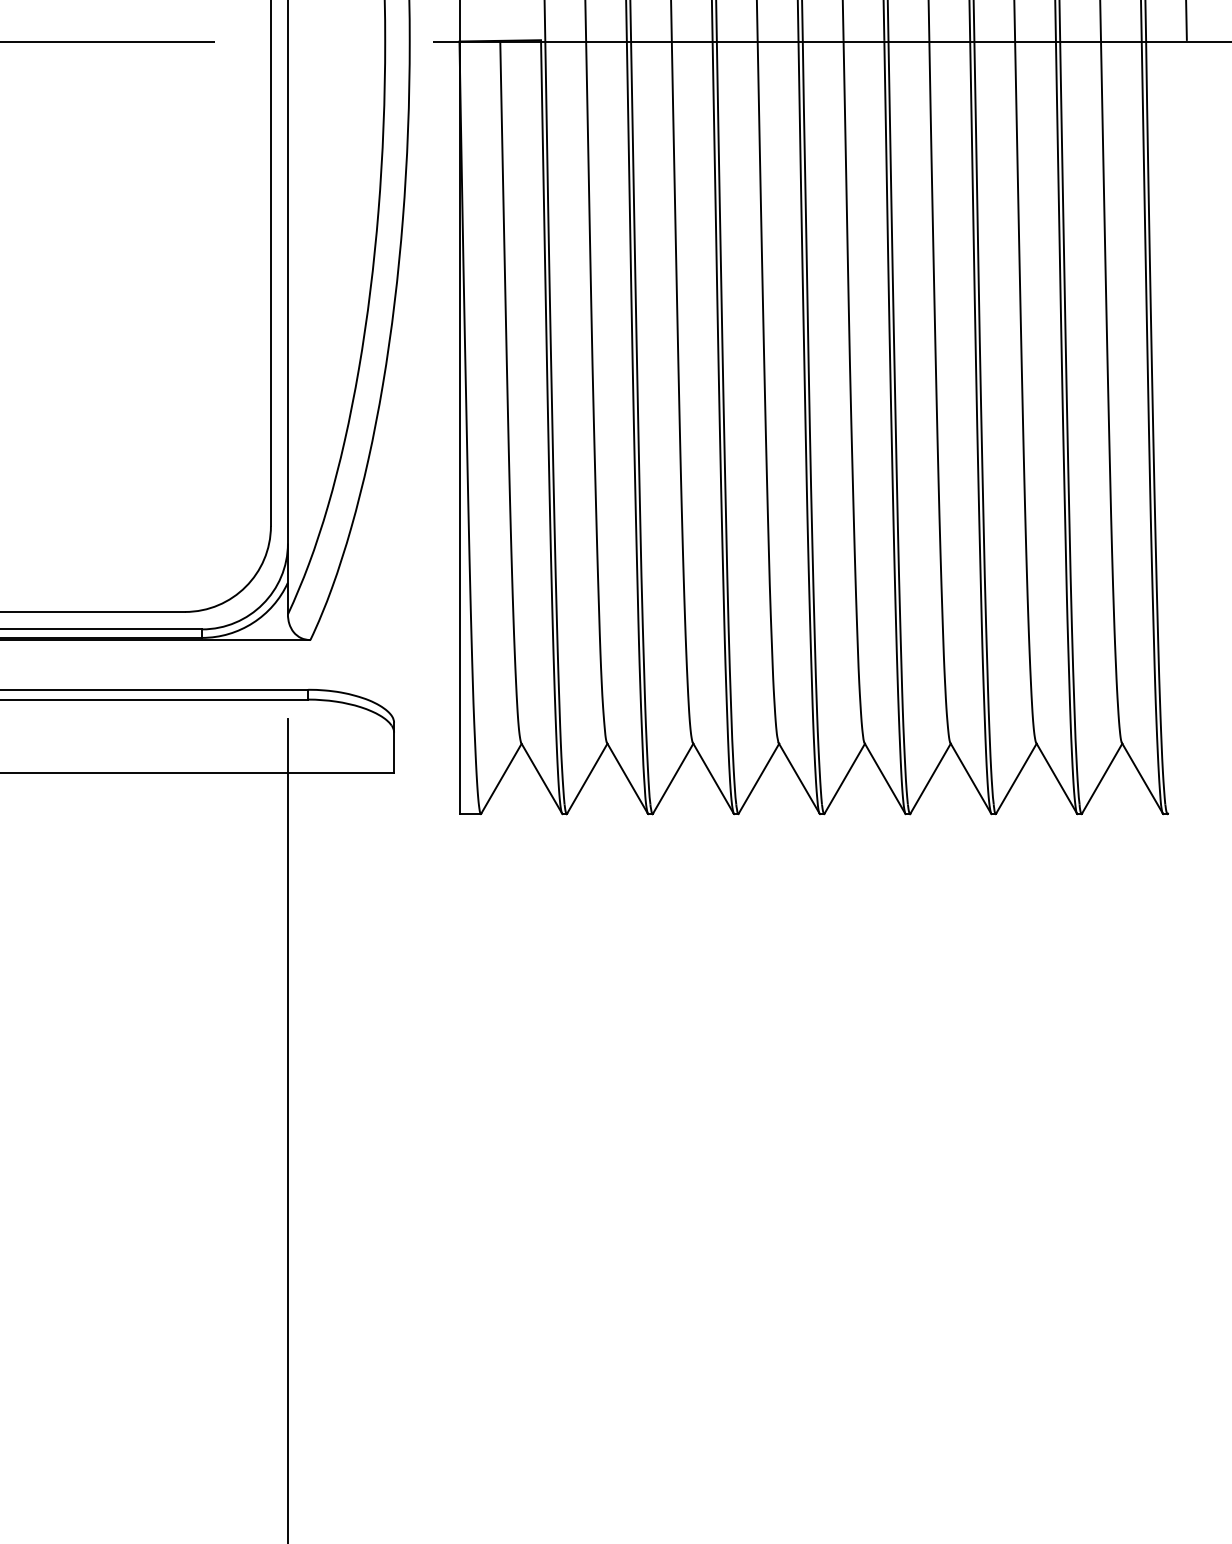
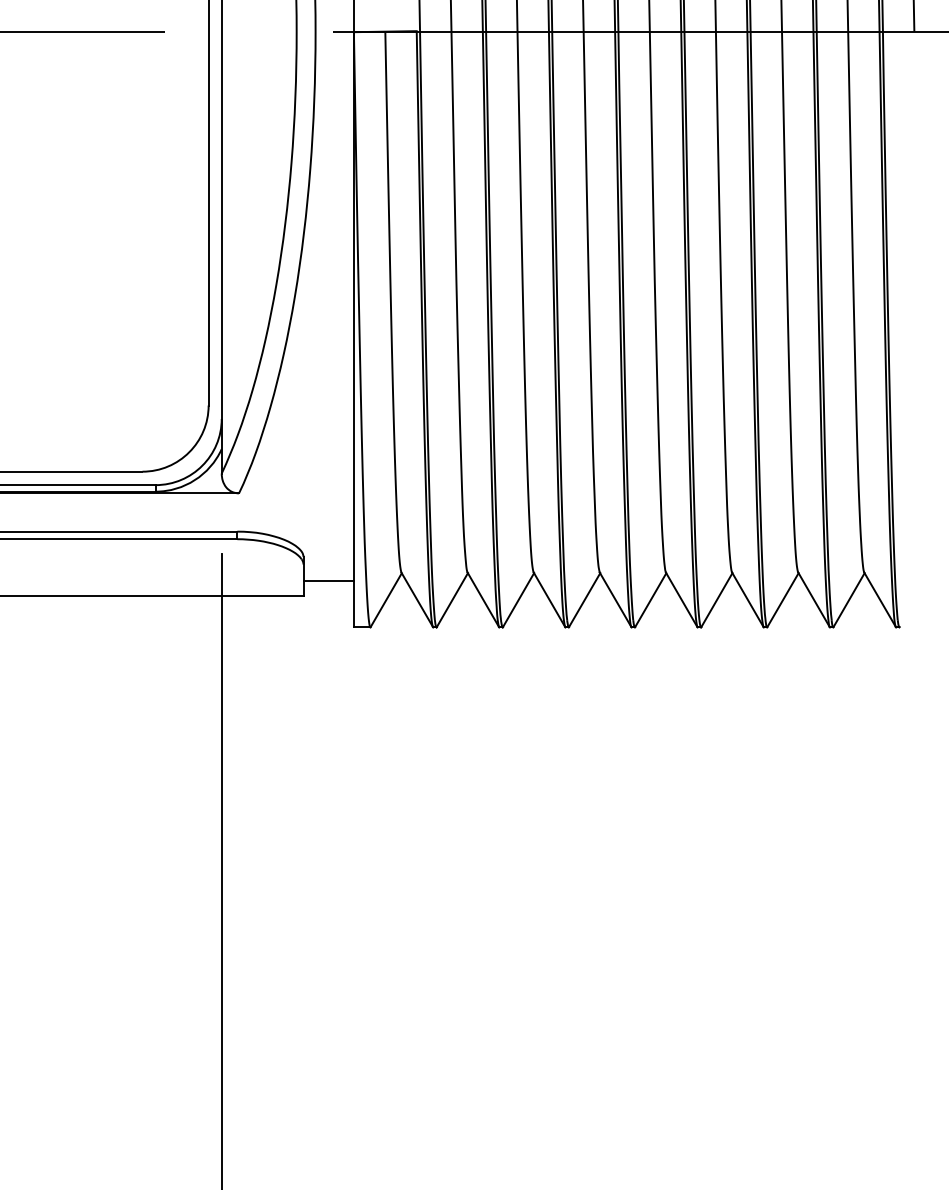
line: (426, 754) -> (328, 581), added

